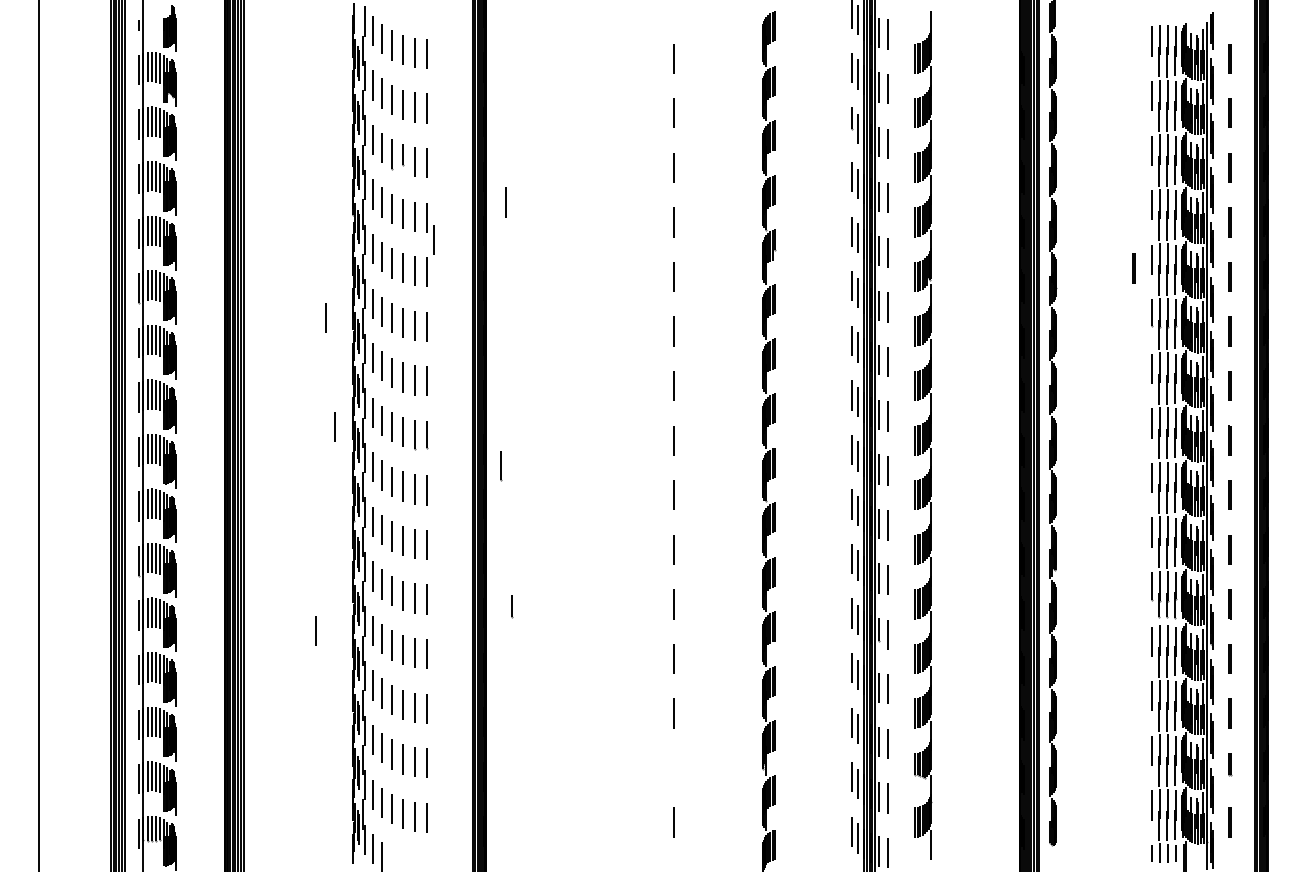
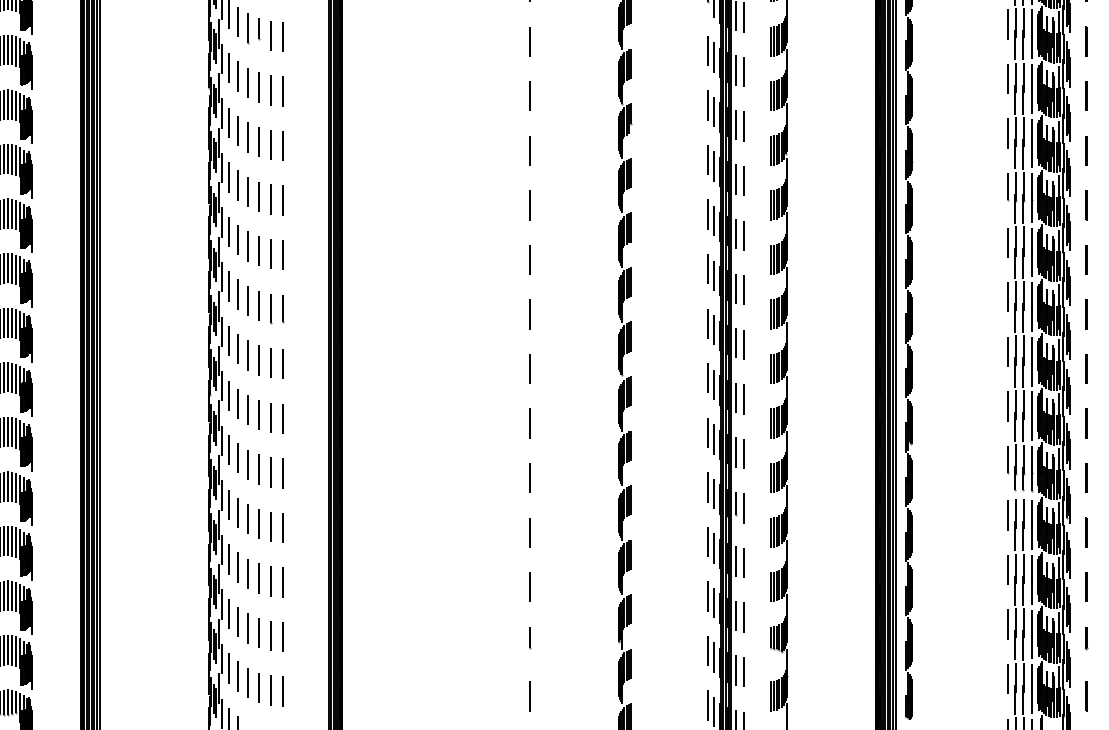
line: (505, 202) -> (361, 76), removed
line: (433, 239) -> (289, 113), removed
line: (1133, 268) -> (989, 142), removed
line: (325, 317) -> (181, 191), removed
line: (334, 426) -> (190, 300), removed
line: (501, 466) -> (357, 340), removed
line: (512, 606) -> (530, 638), moved
line: (315, 630) -> (171, 504), removed

